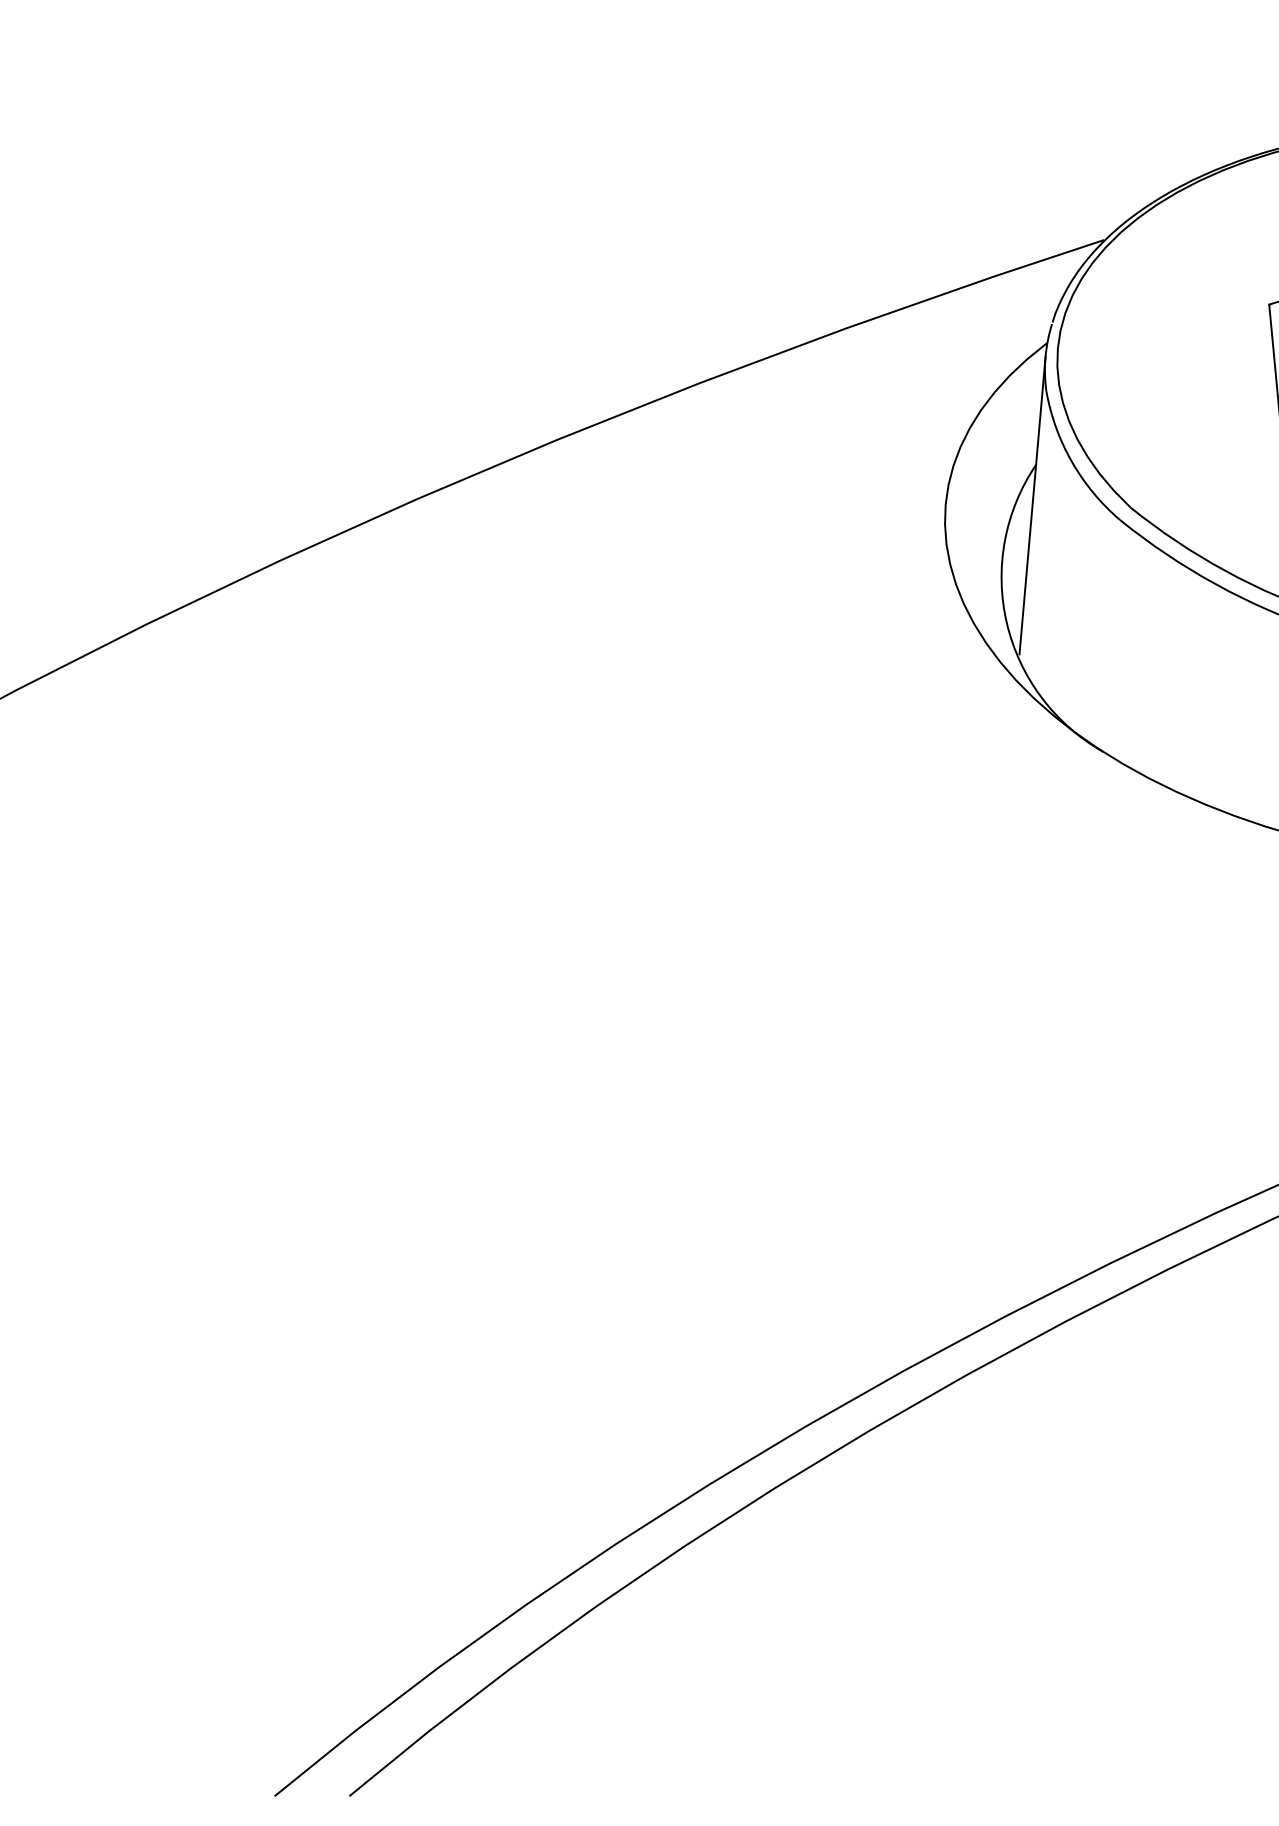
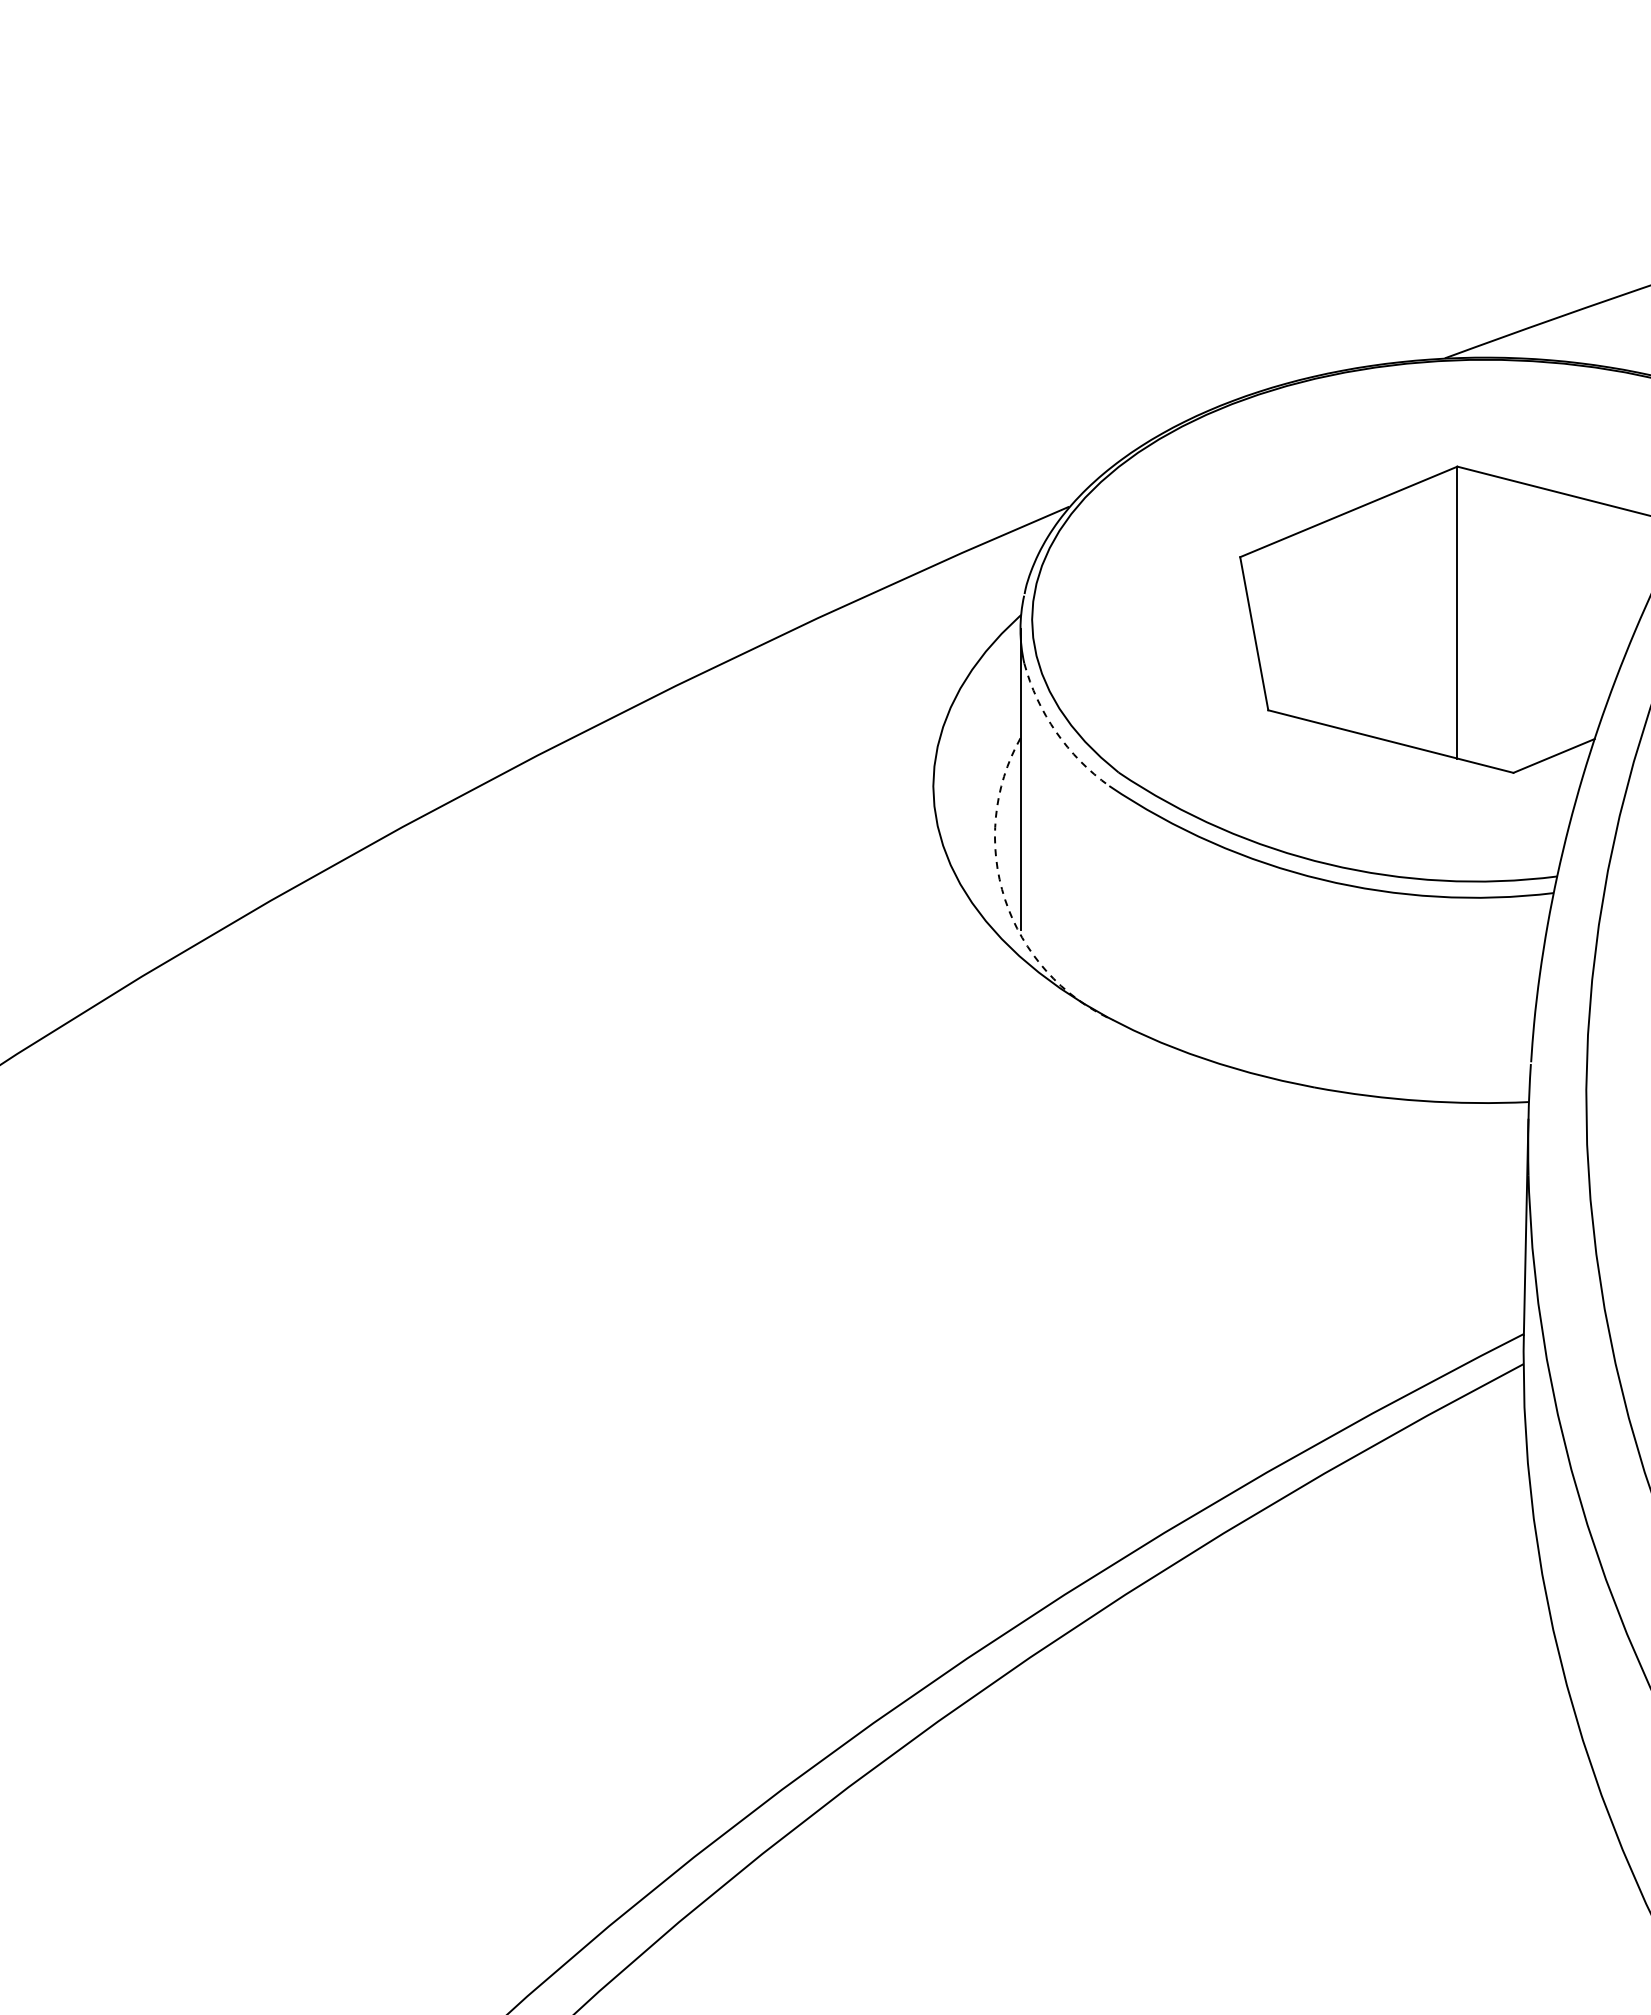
arc: (1072, 462) -> (1056, 732), solid -> dashed
arc: (1007, 623) -> (1005, 899), solid -> dashed

